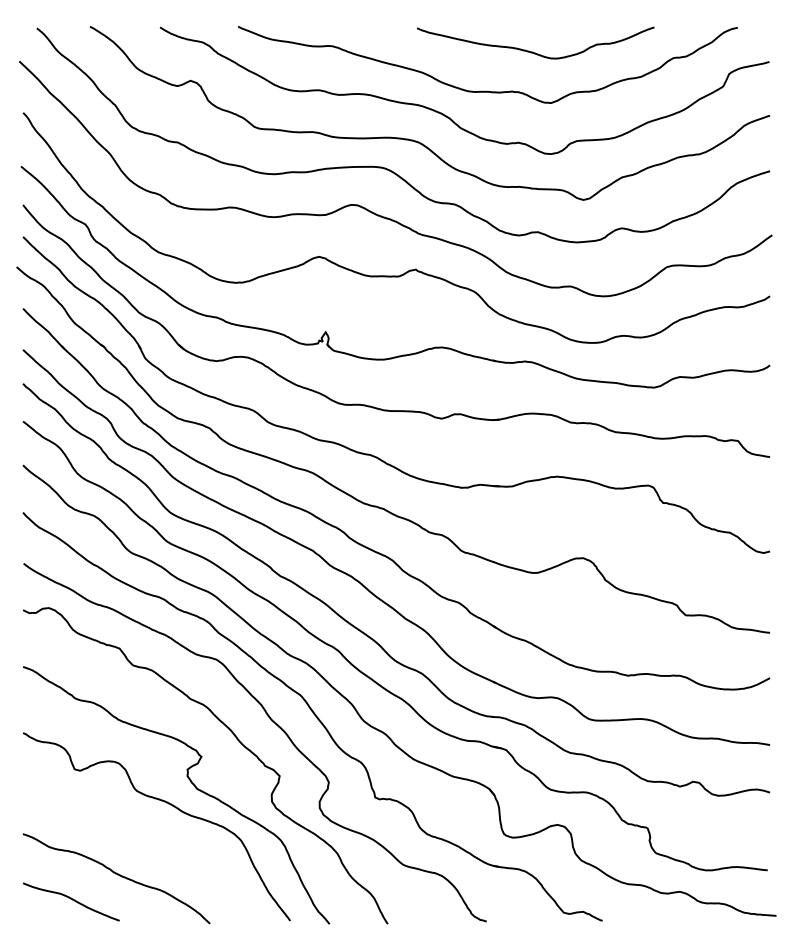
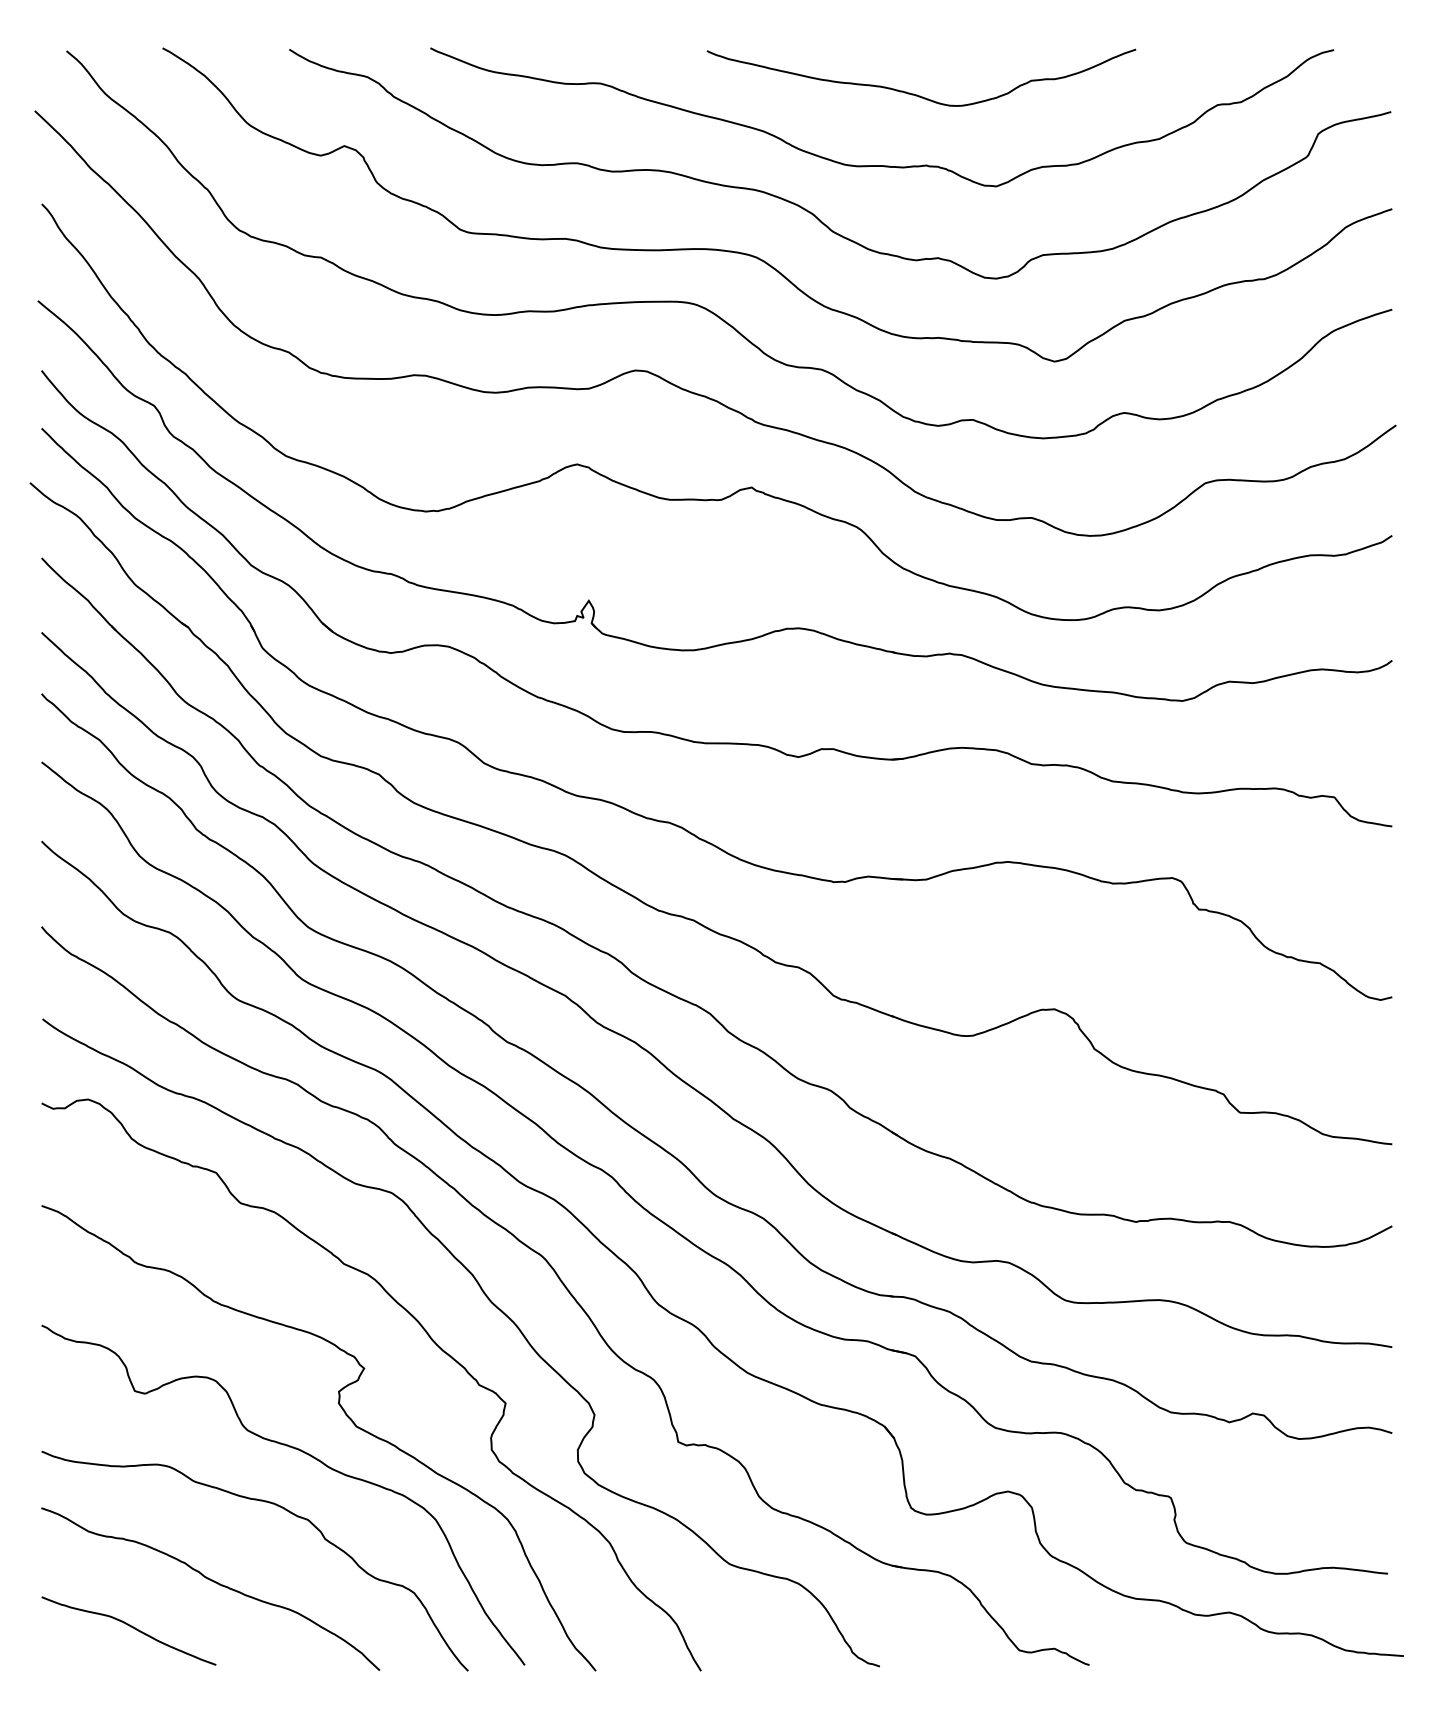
curve: (532, 51) -> (915, 93), moved
curve: (158, 836) -> (286, 1512), added

